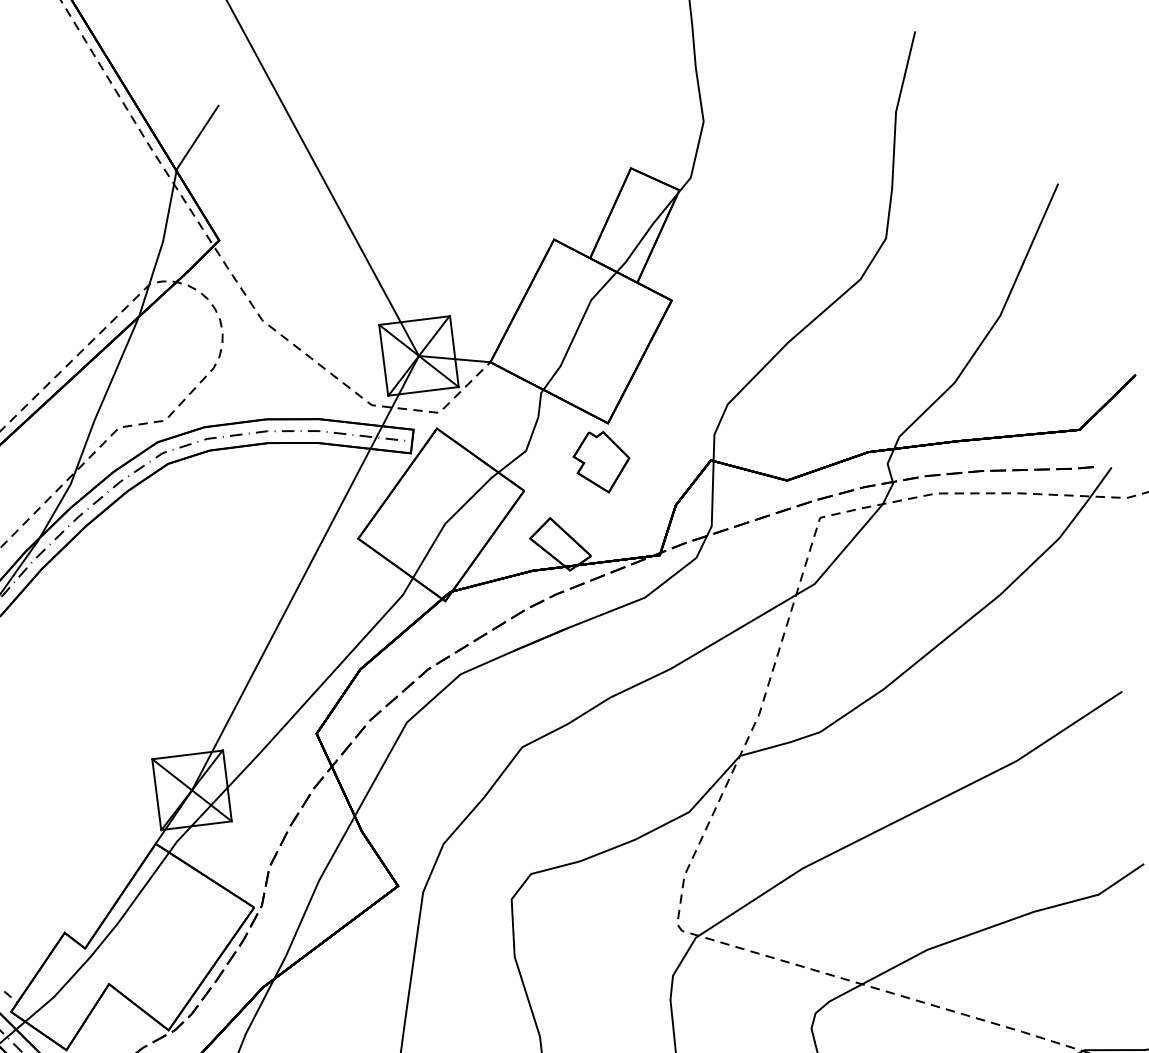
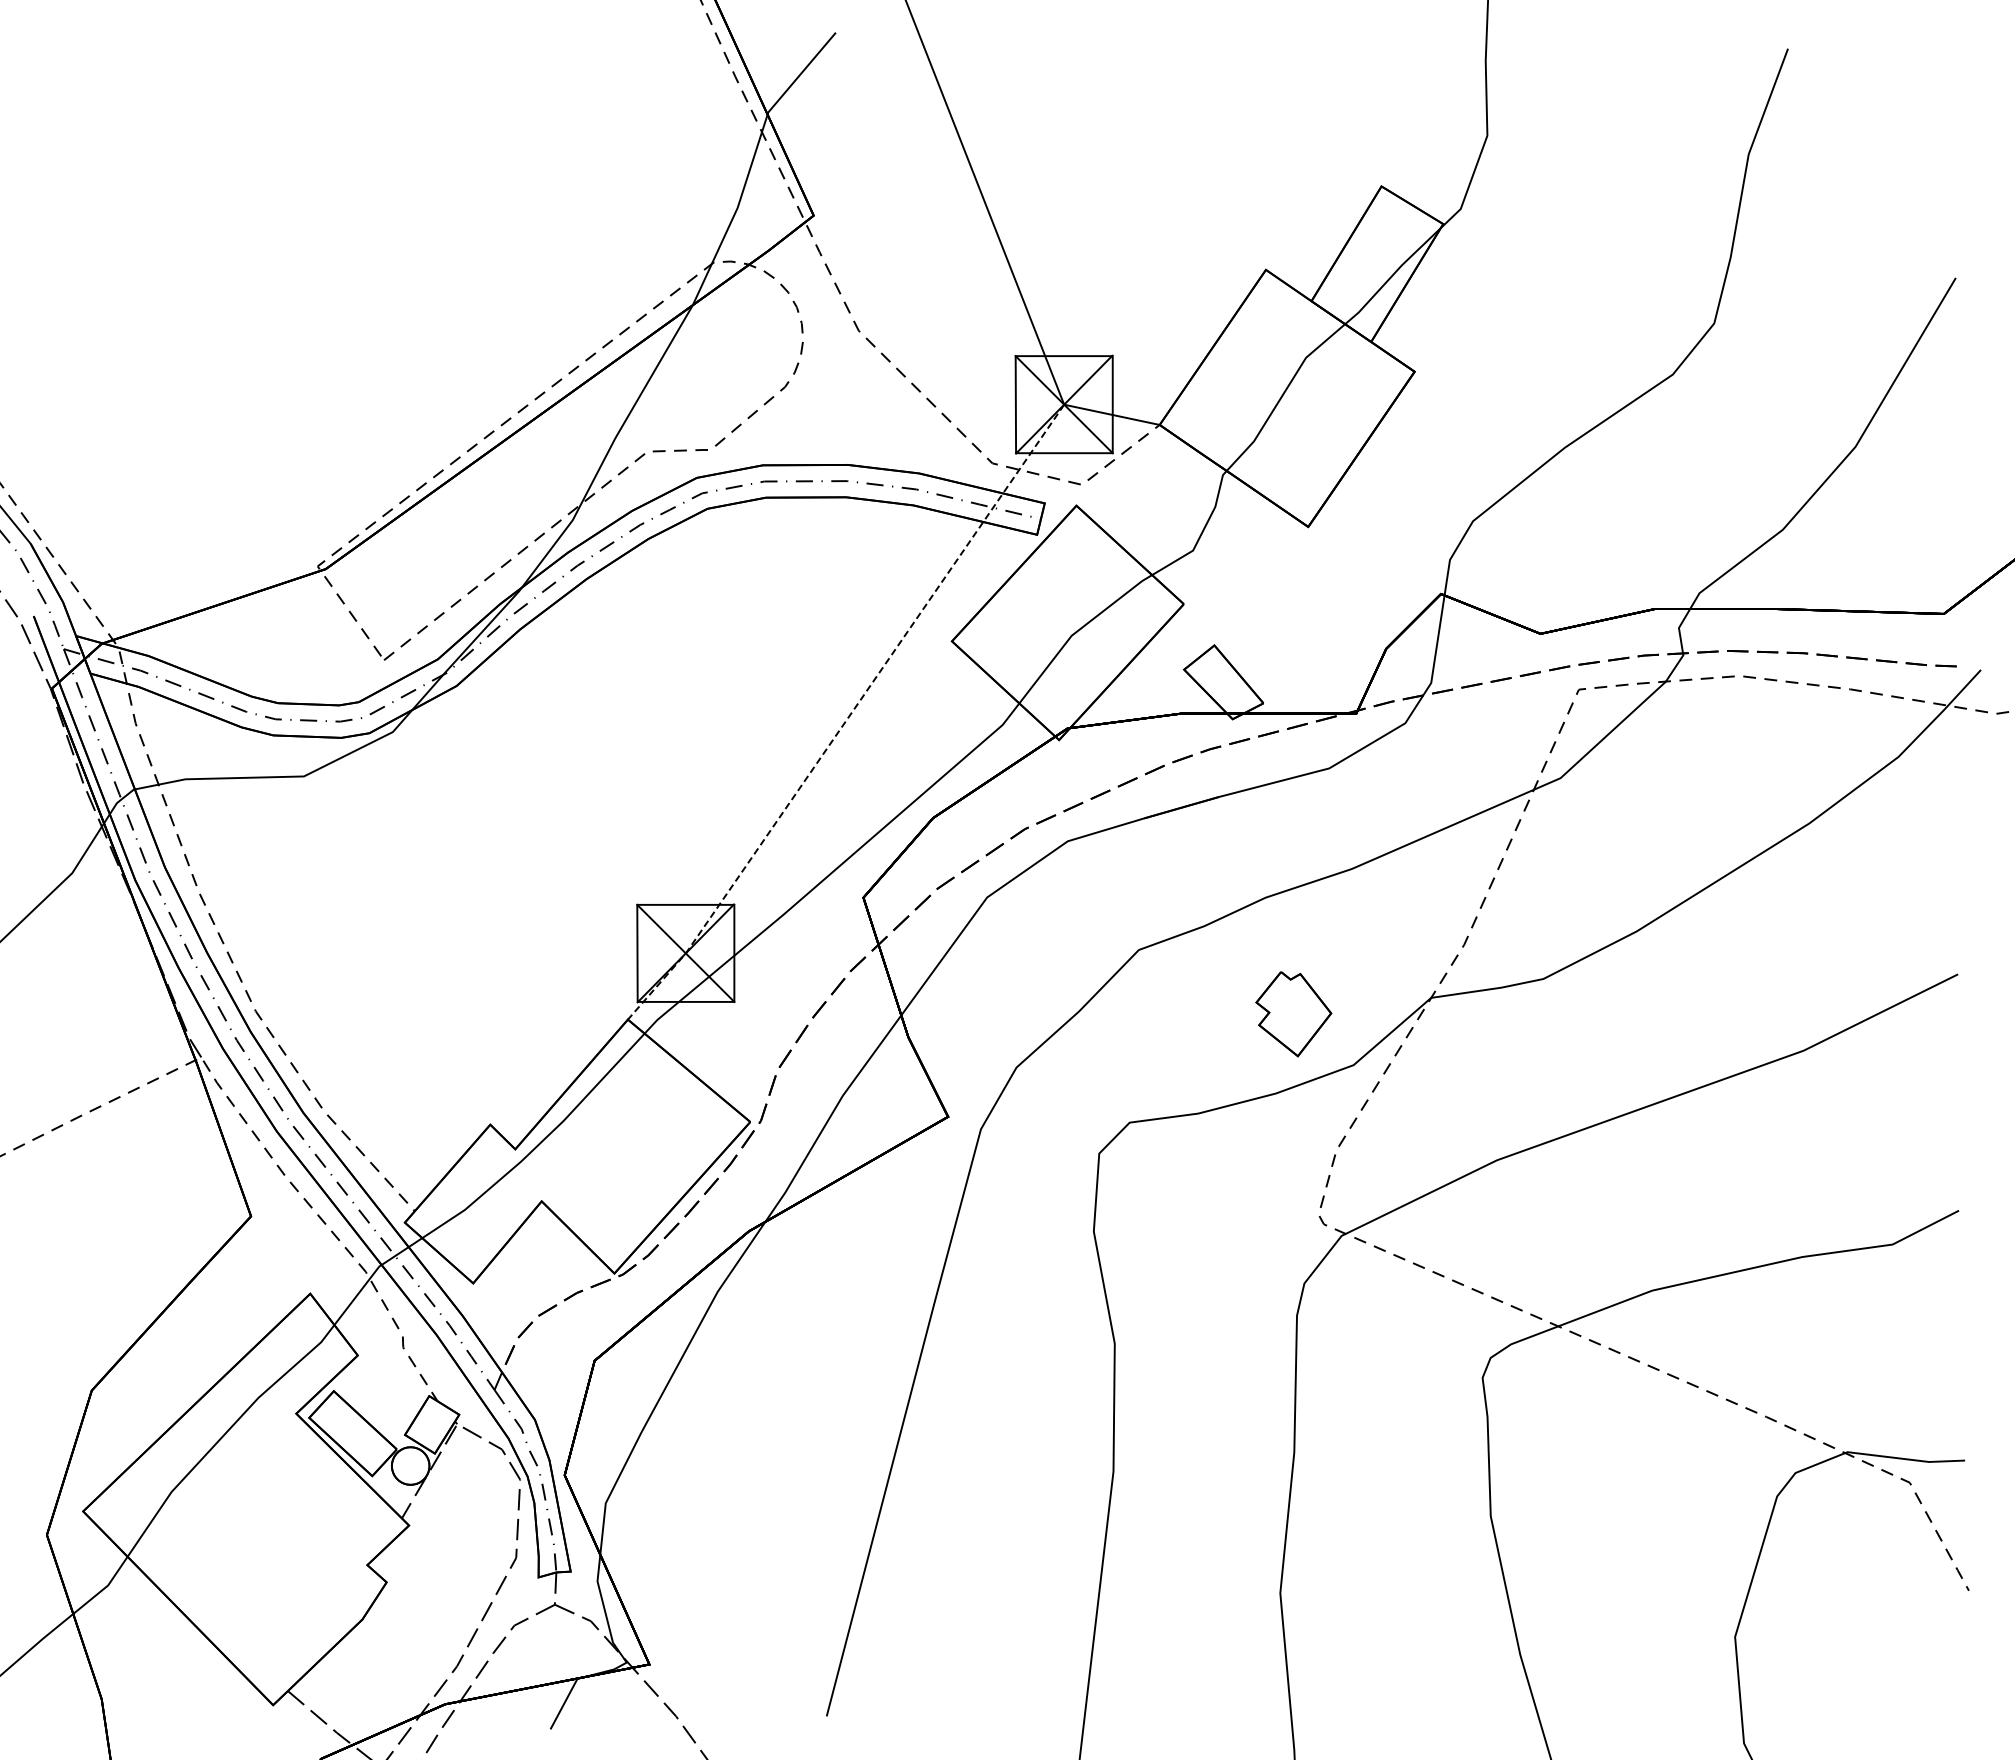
part: (601, 462) -> (1293, 1014), moved
line: (290, 602) -> (849, 715), solid -> dashed

